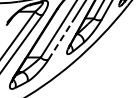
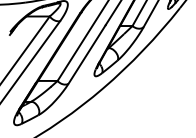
line: (61, 38) -> (86, 54), dashed -> solid

